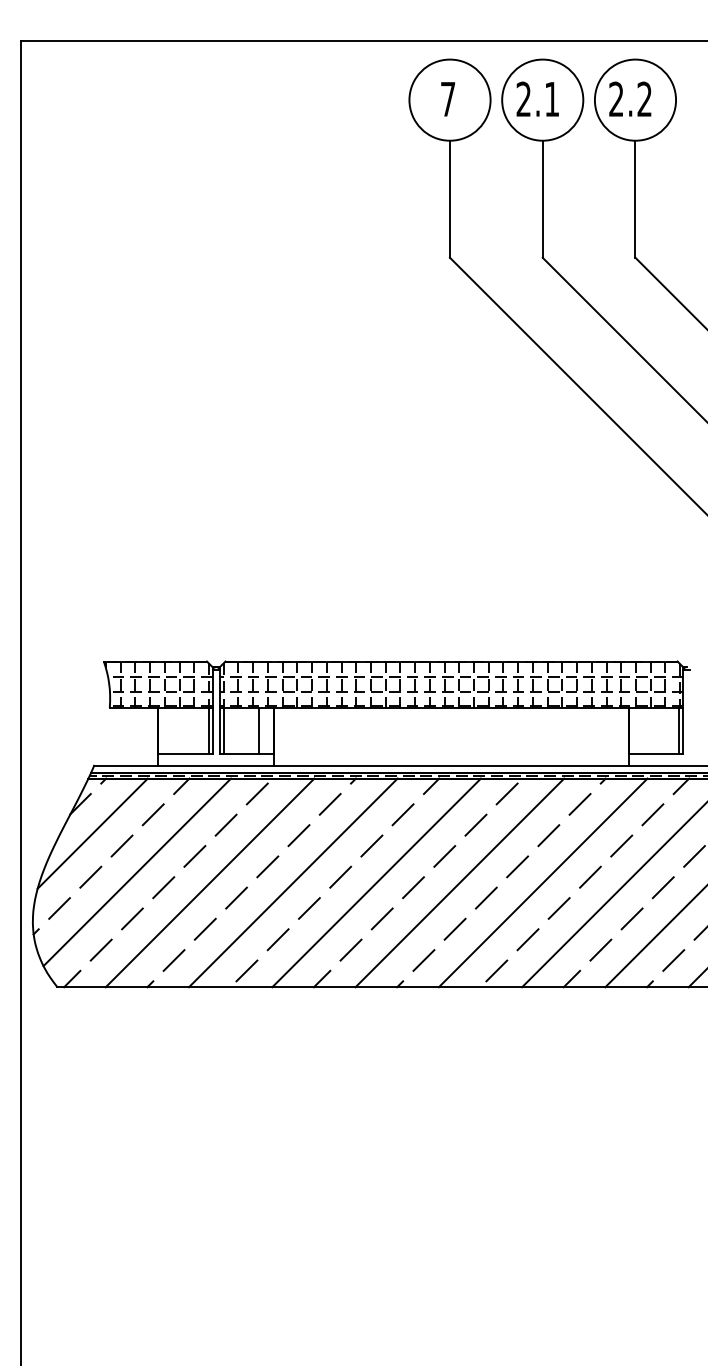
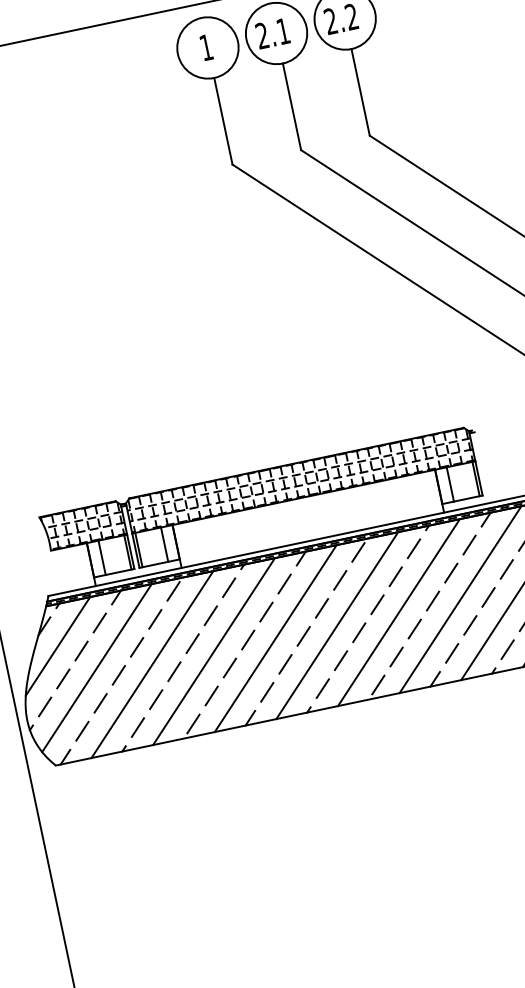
text: (448, 99) -> (206, 47), 7 -> 1
line: (174, 730) -> (102, 557), added
line: (644, 730) -> (450, 484), added

